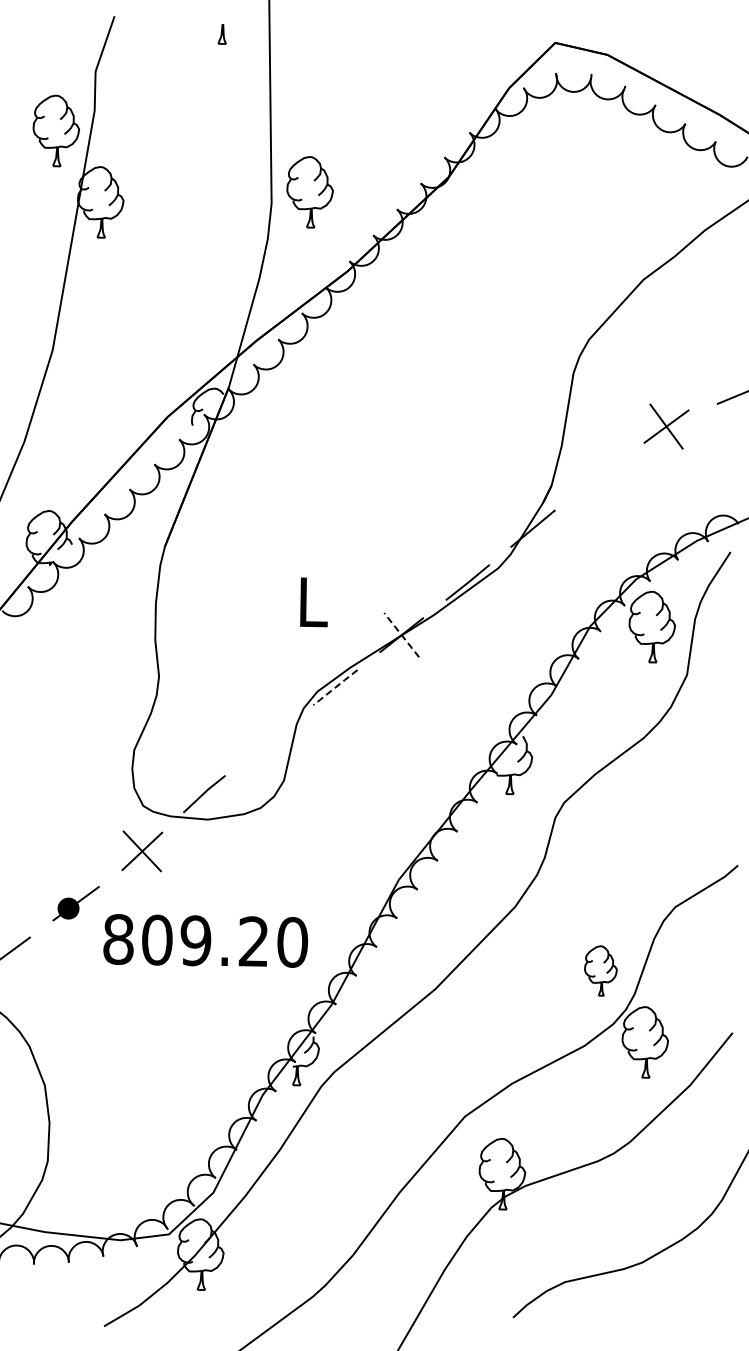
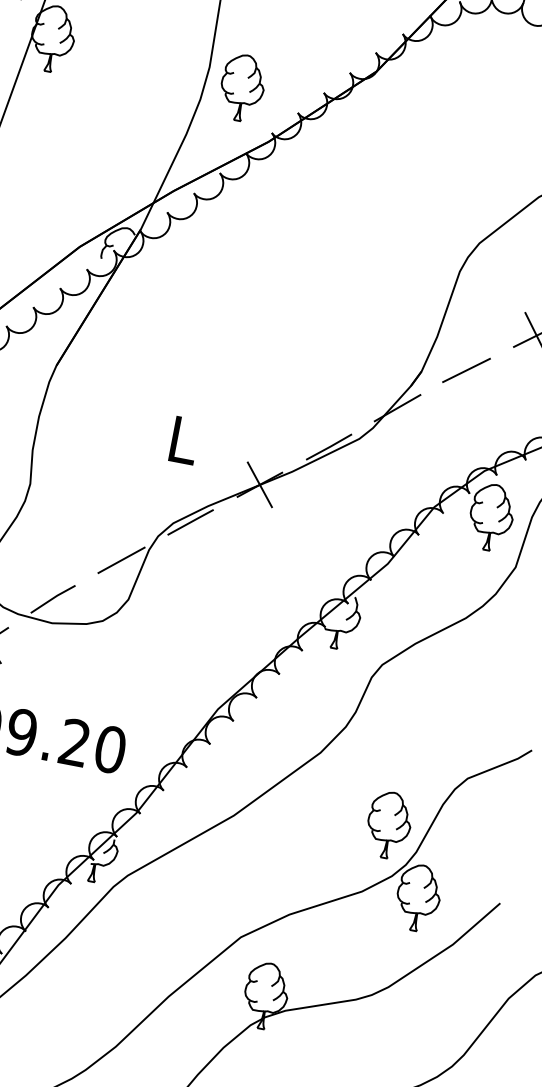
part: (309, 192) -> (241, 88), moved
line: (598, 475) -> (466, 369), added
line: (401, 635) -> (259, 485), dashed -> solid
line: (335, 687) -> (190, 522), dashed -> solid
line: (269, 740) -> (121, 560), added
part: (600, 970) -> (388, 824), size x1.43

